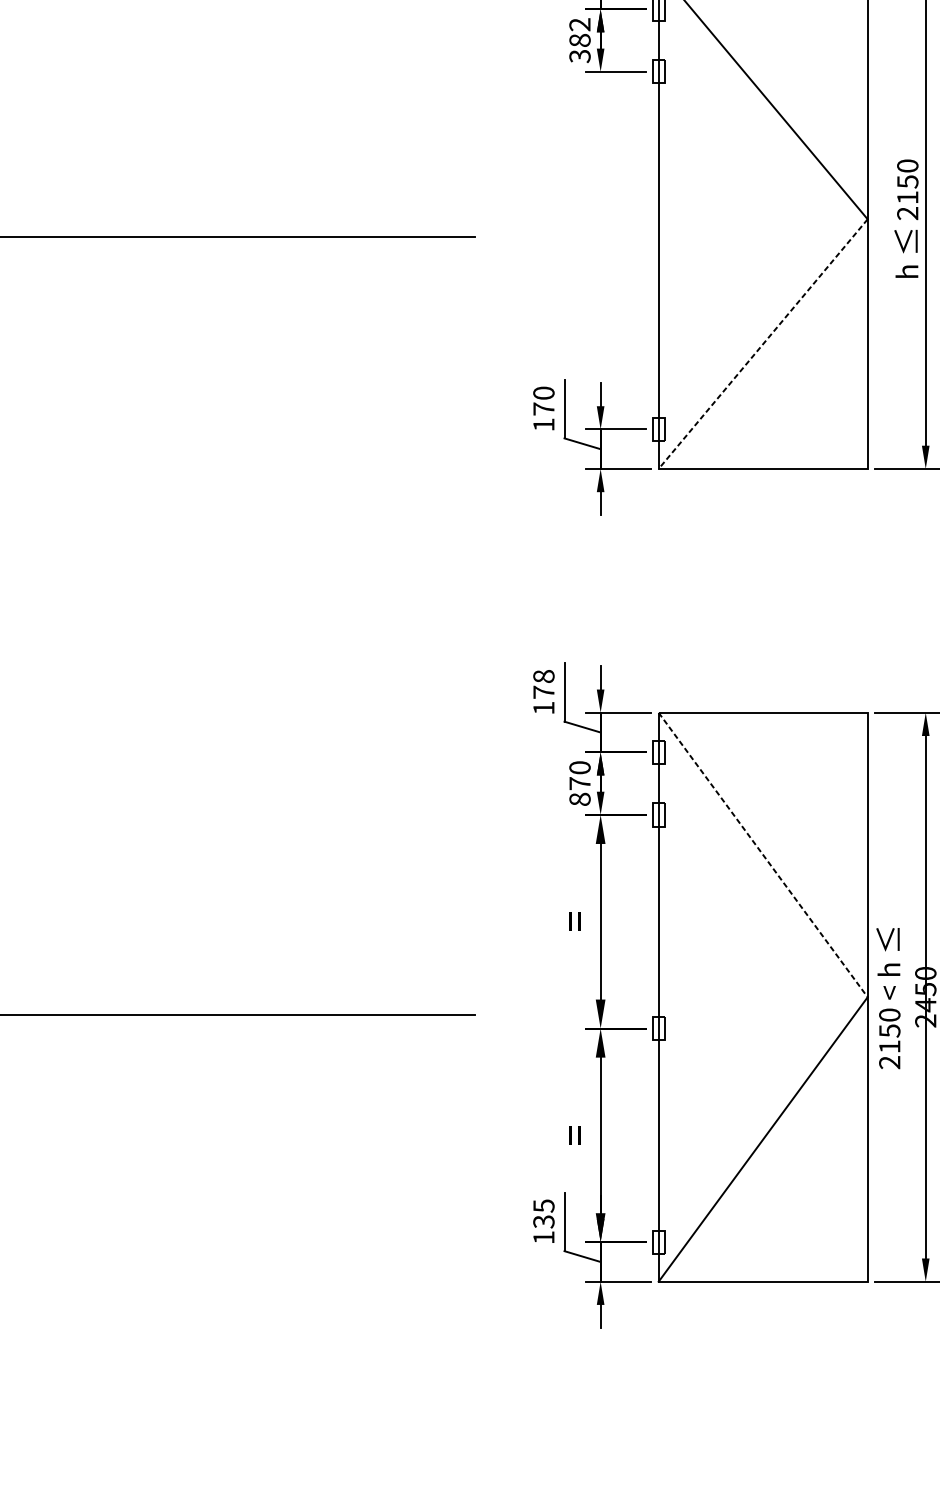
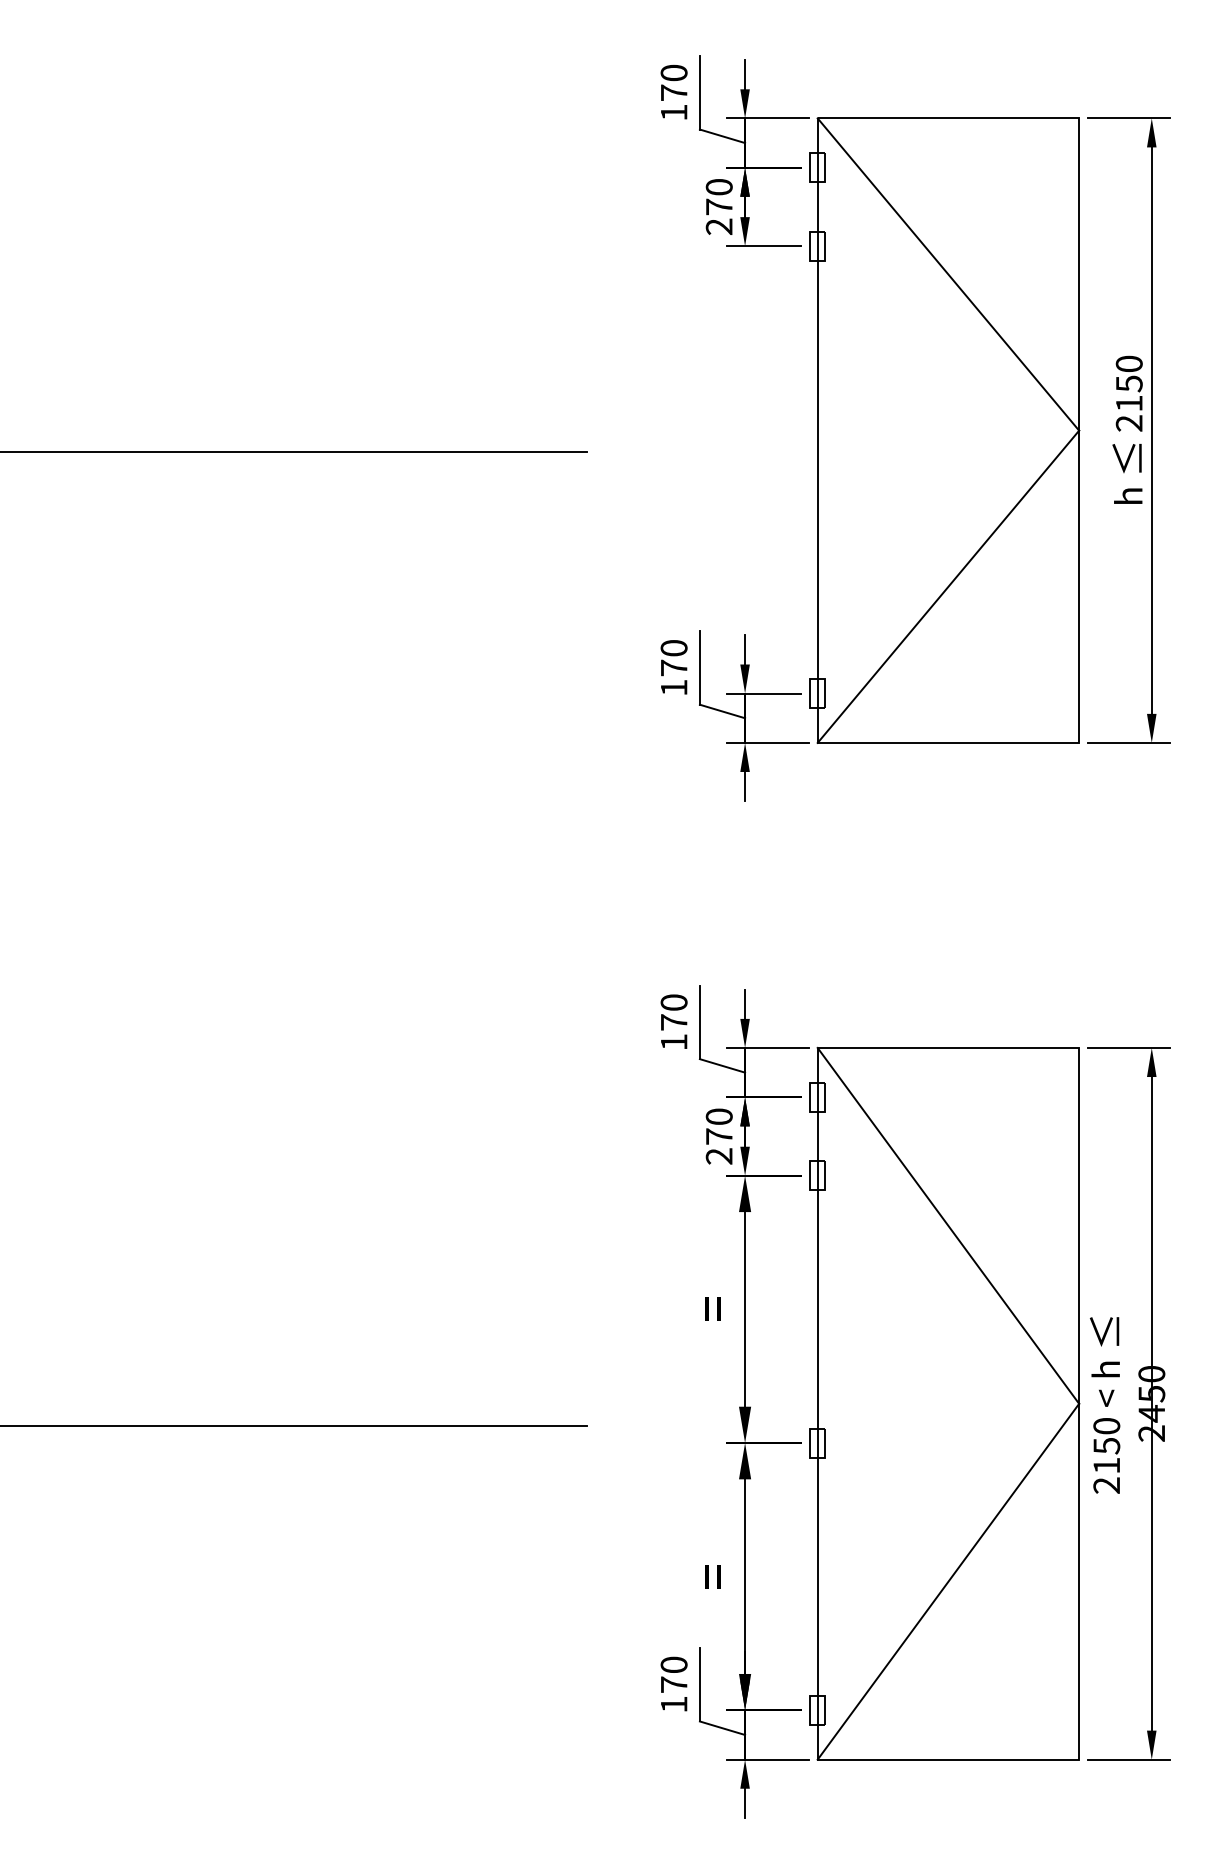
text: (579, 40) -> (718, 207), 382 -> 270
line: (763, 343) -> (948, 586), dashed -> solid
text: (544, 676) -> (674, 1002), 178 -> 170
text: (579, 799) -> (718, 1156), 870 -> 270
line: (763, 854) -> (948, 1225), dashed -> solid
text: (543, 1213) -> (673, 1674), 135 -> 170

